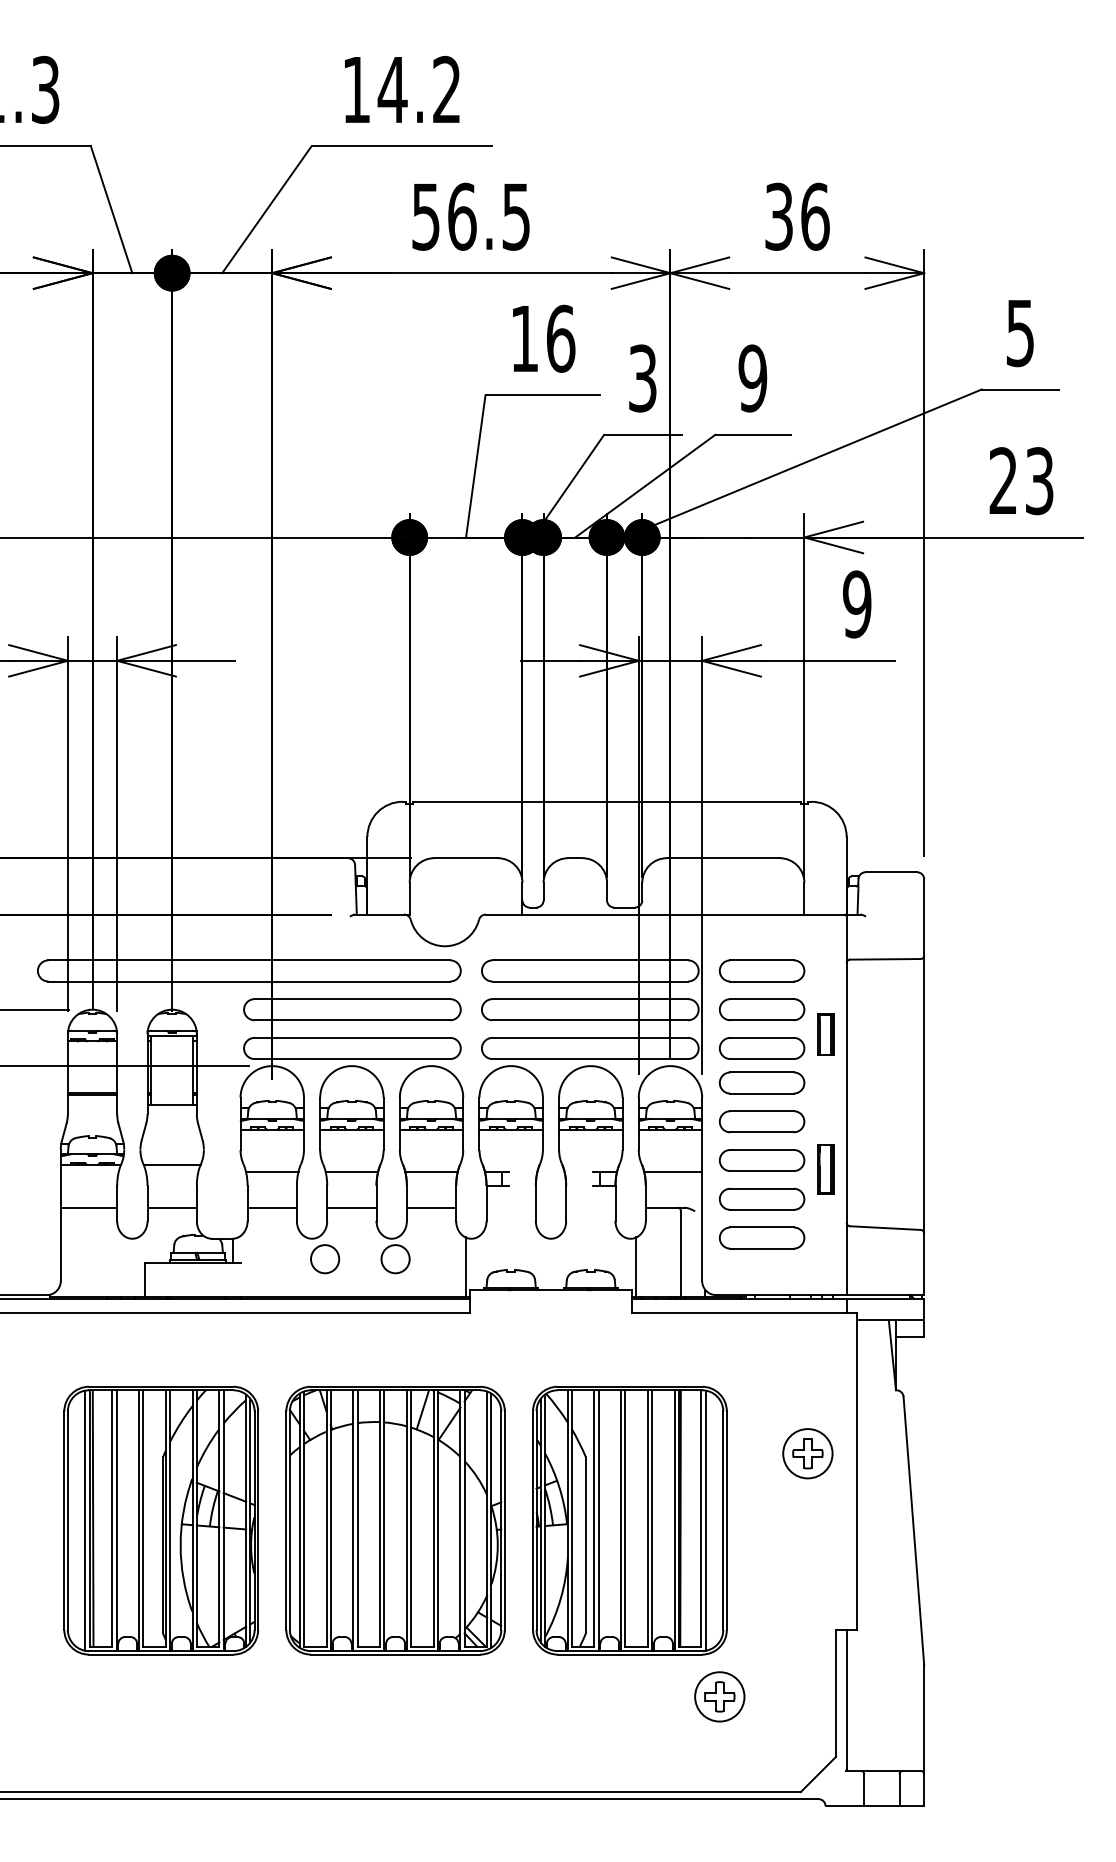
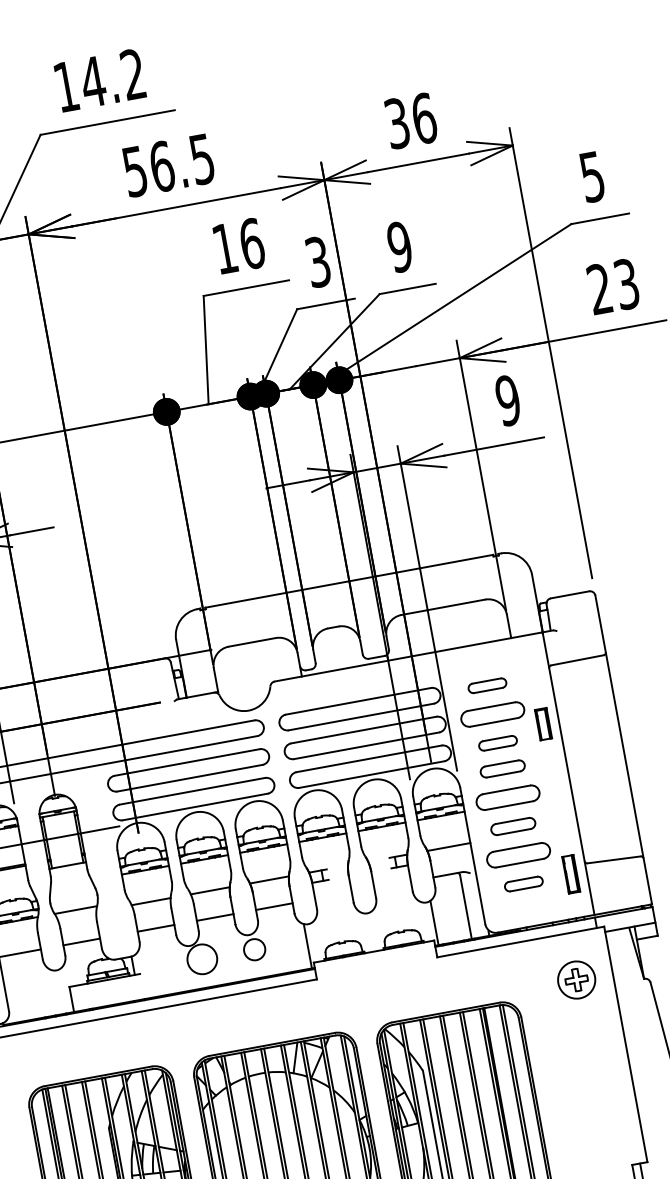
part: (761, 970) -> (487, 685), size x0.6
part: (761, 1048) -> (497, 743), size x0.6
part: (761, 1082) -> (502, 768), size x0.7
part: (761, 1160) -> (512, 826), size x0.7
part: (825, 1169) -> (570, 874), moved
part: (761, 1237) -> (523, 883), size x0.6
circle: (325, 1259) -> (202, 959), size x1.4
part: (807, 1453) -> (576, 979), moved

